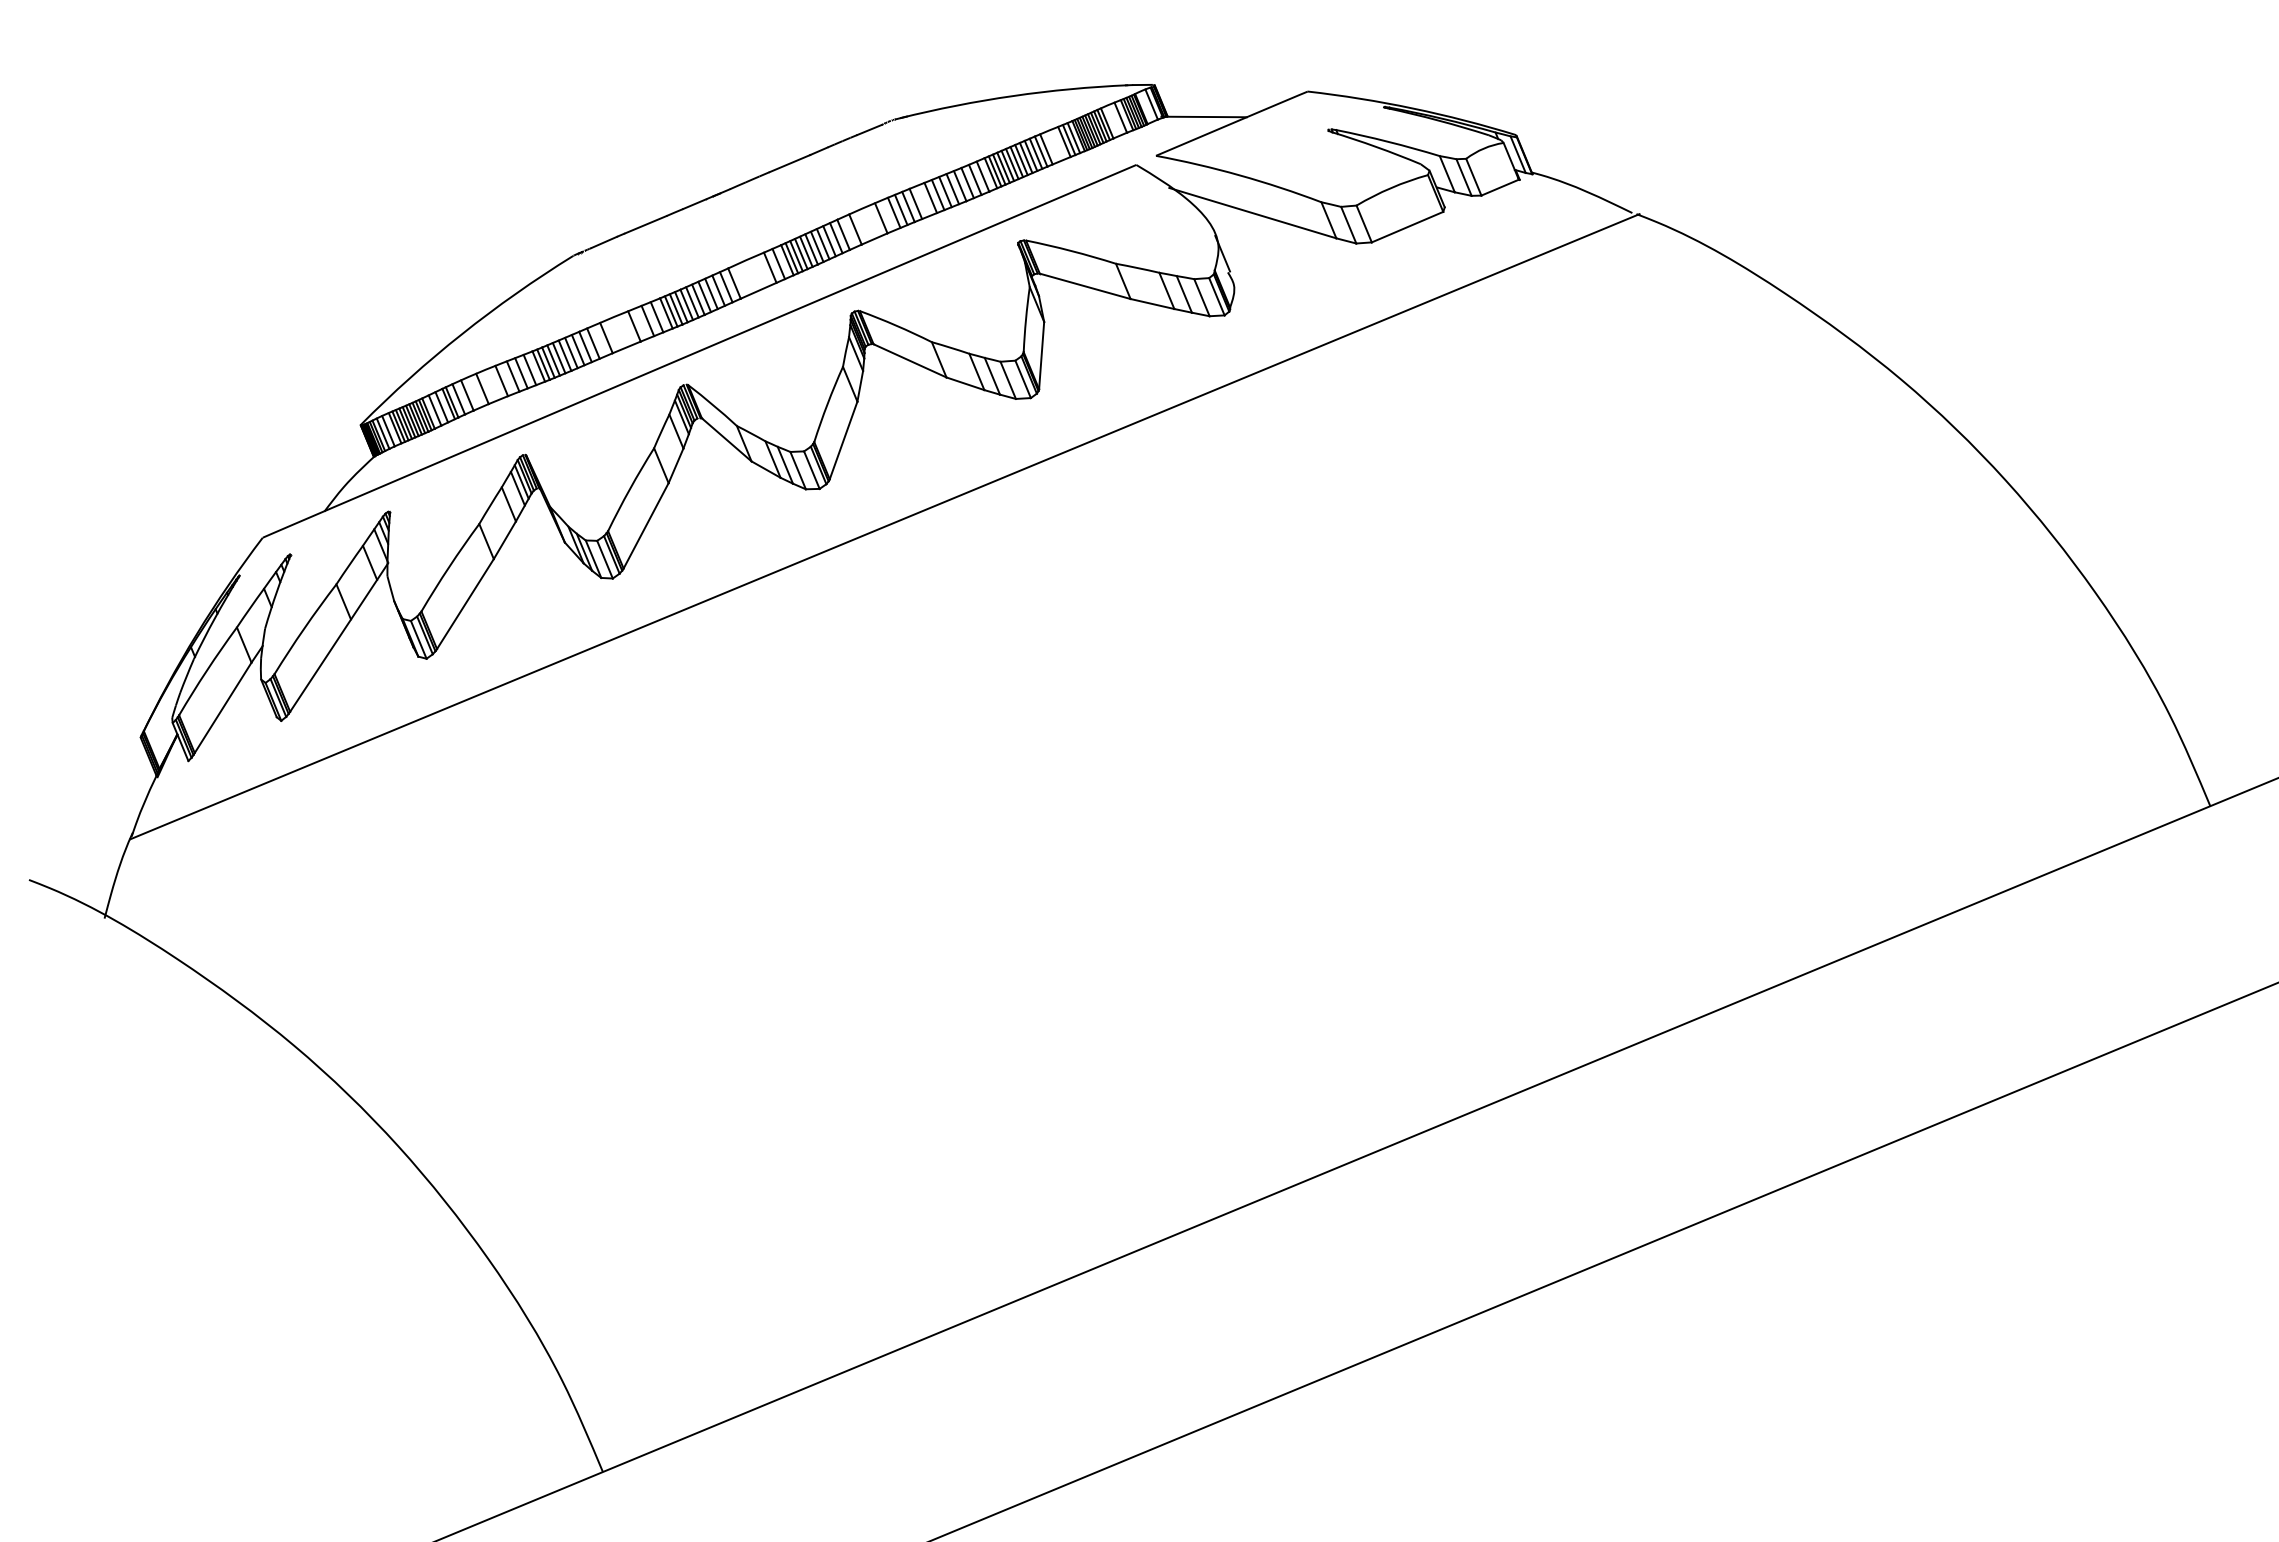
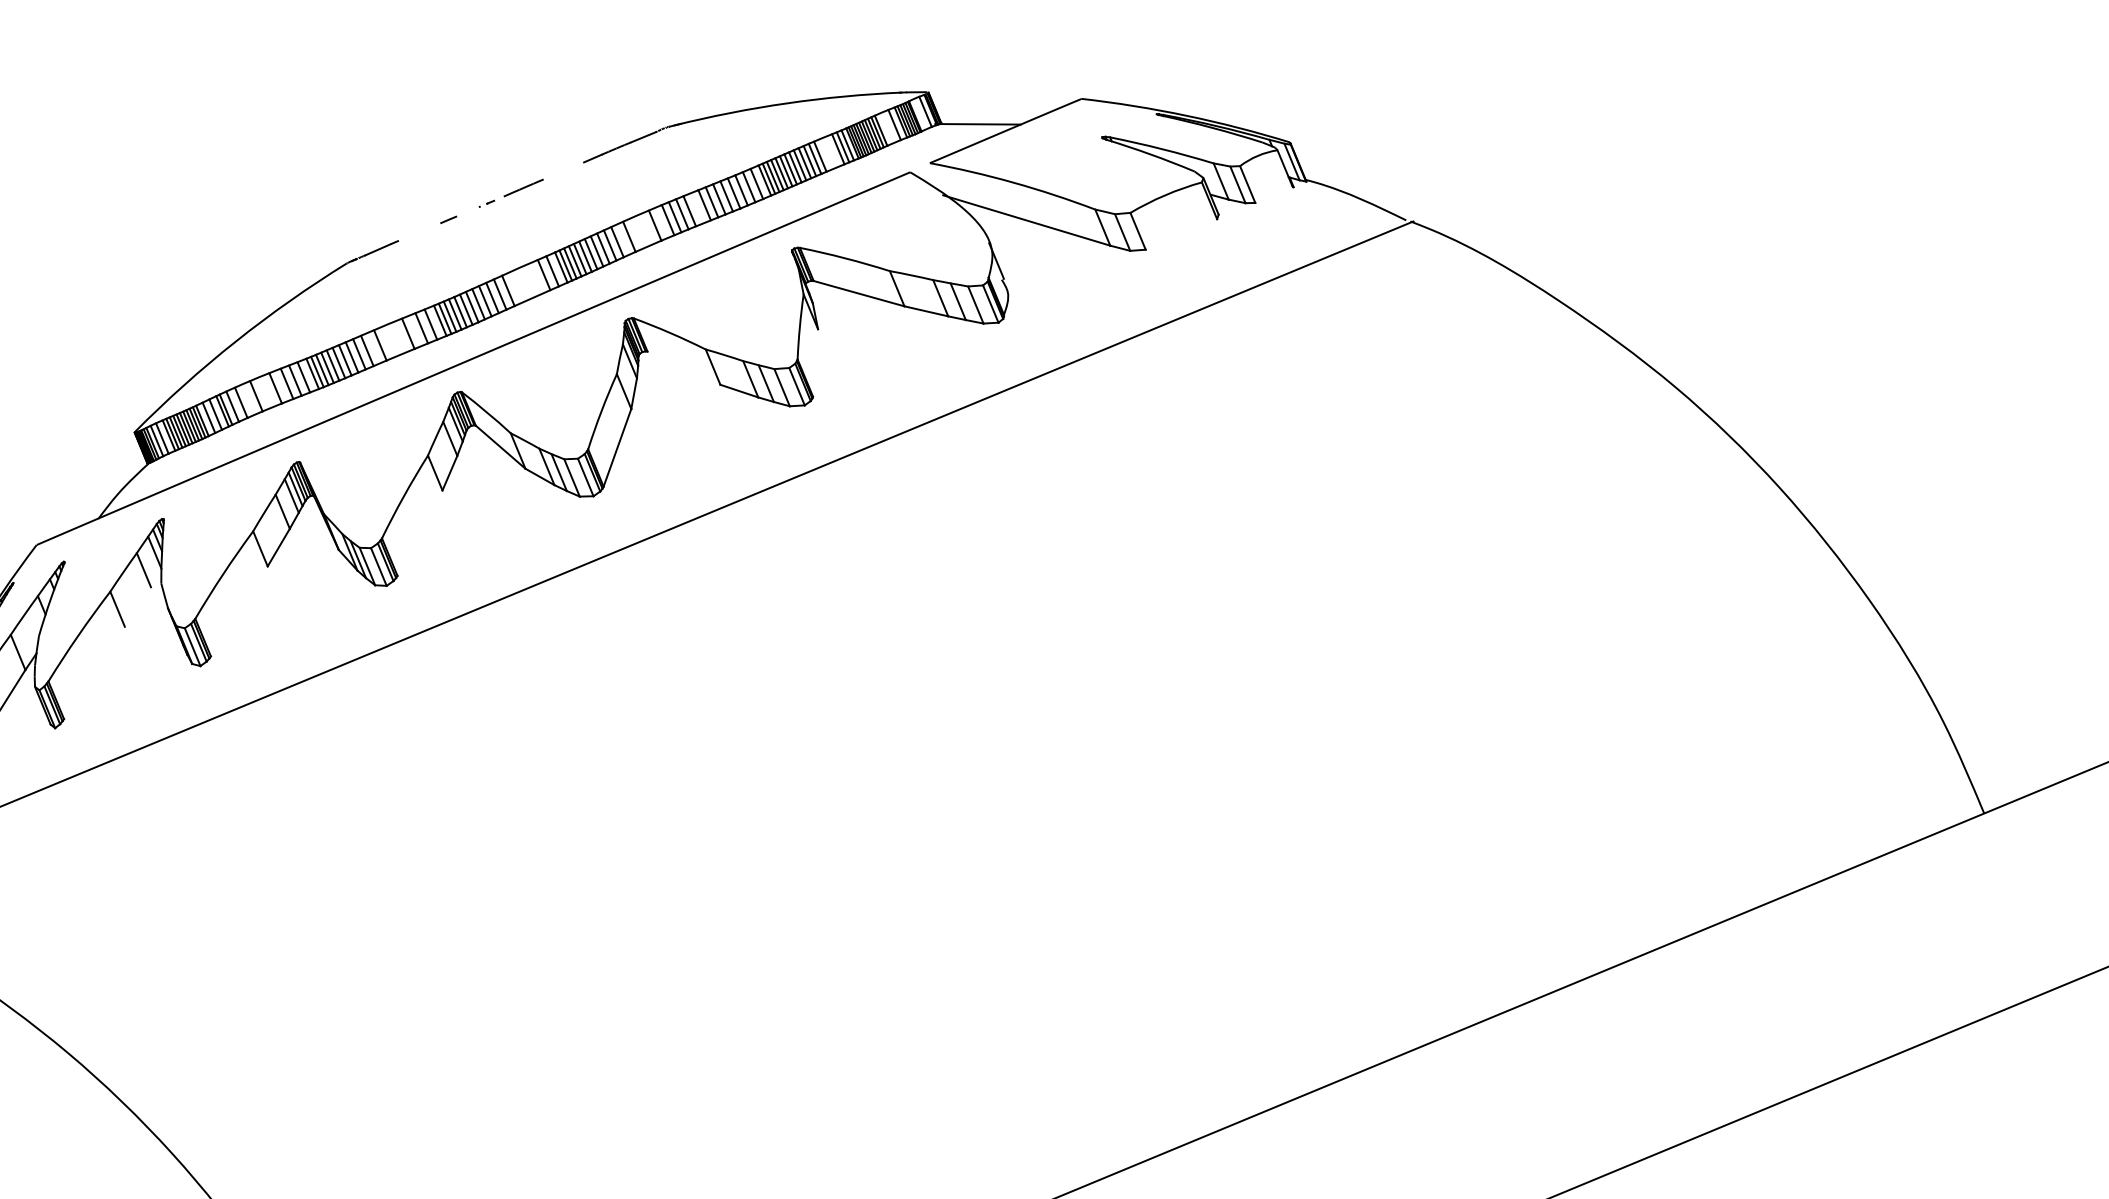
line: (789, 163) -> (563, 170), removed
line: (1499, 187) -> (1273, 194), removed
line: (706, 199) -> (480, 206), removed
line: (645, 224) -> (419, 231), removed
line: (1407, 226) -> (1181, 233), removed
line: (1041, 355) -> (815, 362), removed
line: (909, 360) -> (683, 367), removed
line: (645, 525) -> (419, 532), removed
line: (465, 604) -> (239, 611), removed
line: (339, 637) -> (113, 644), removed

